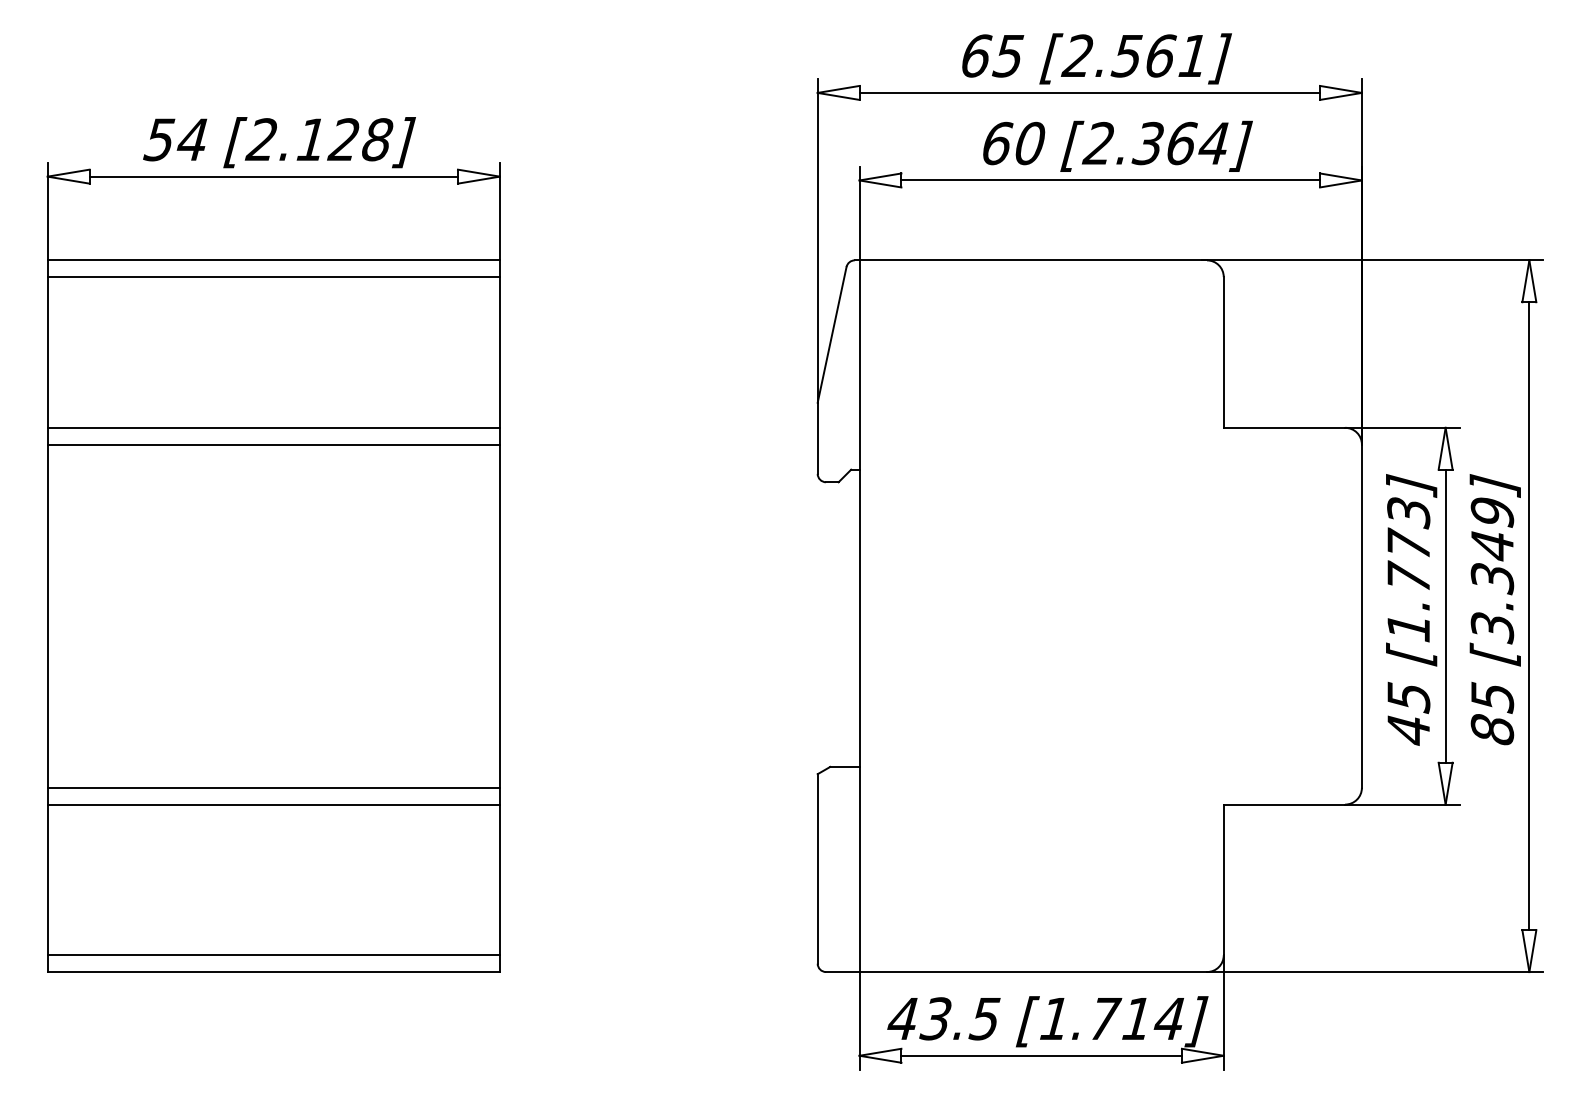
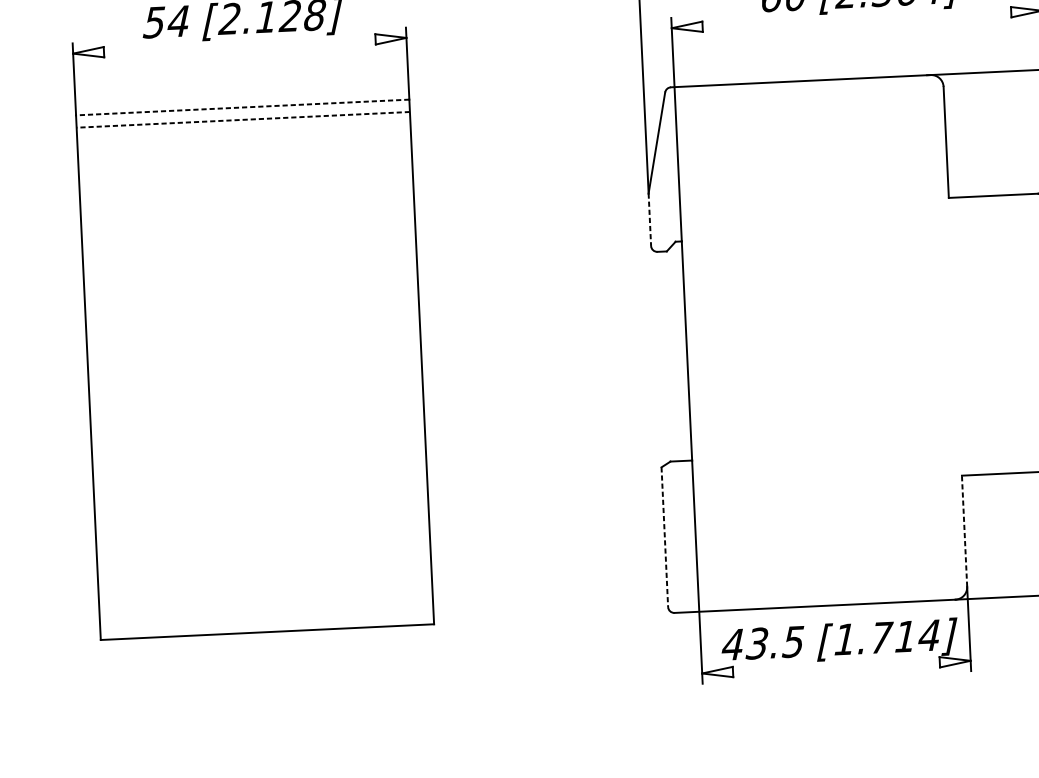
line: (273, 176) -> (239, 45), removed
line: (1110, 180) -> (856, 19), removed
line: (273, 260) -> (242, 107), solid -> dashed
line: (273, 277) -> (243, 120), solid -> dashed
line: (273, 427) -> (248, 230), removed
line: (817, 438) -> (649, 219), solid -> dashed
line: (273, 444) -> (248, 243), removed
line: (273, 787) -> (260, 496), removed
line: (273, 804) -> (261, 508), removed
line: (817, 868) -> (664, 536), solid -> dashed
line: (1223, 879) -> (964, 530), solid -> dashed
line: (273, 955) -> (266, 619), removed
line: (1041, 1055) -> (836, 666), removed

